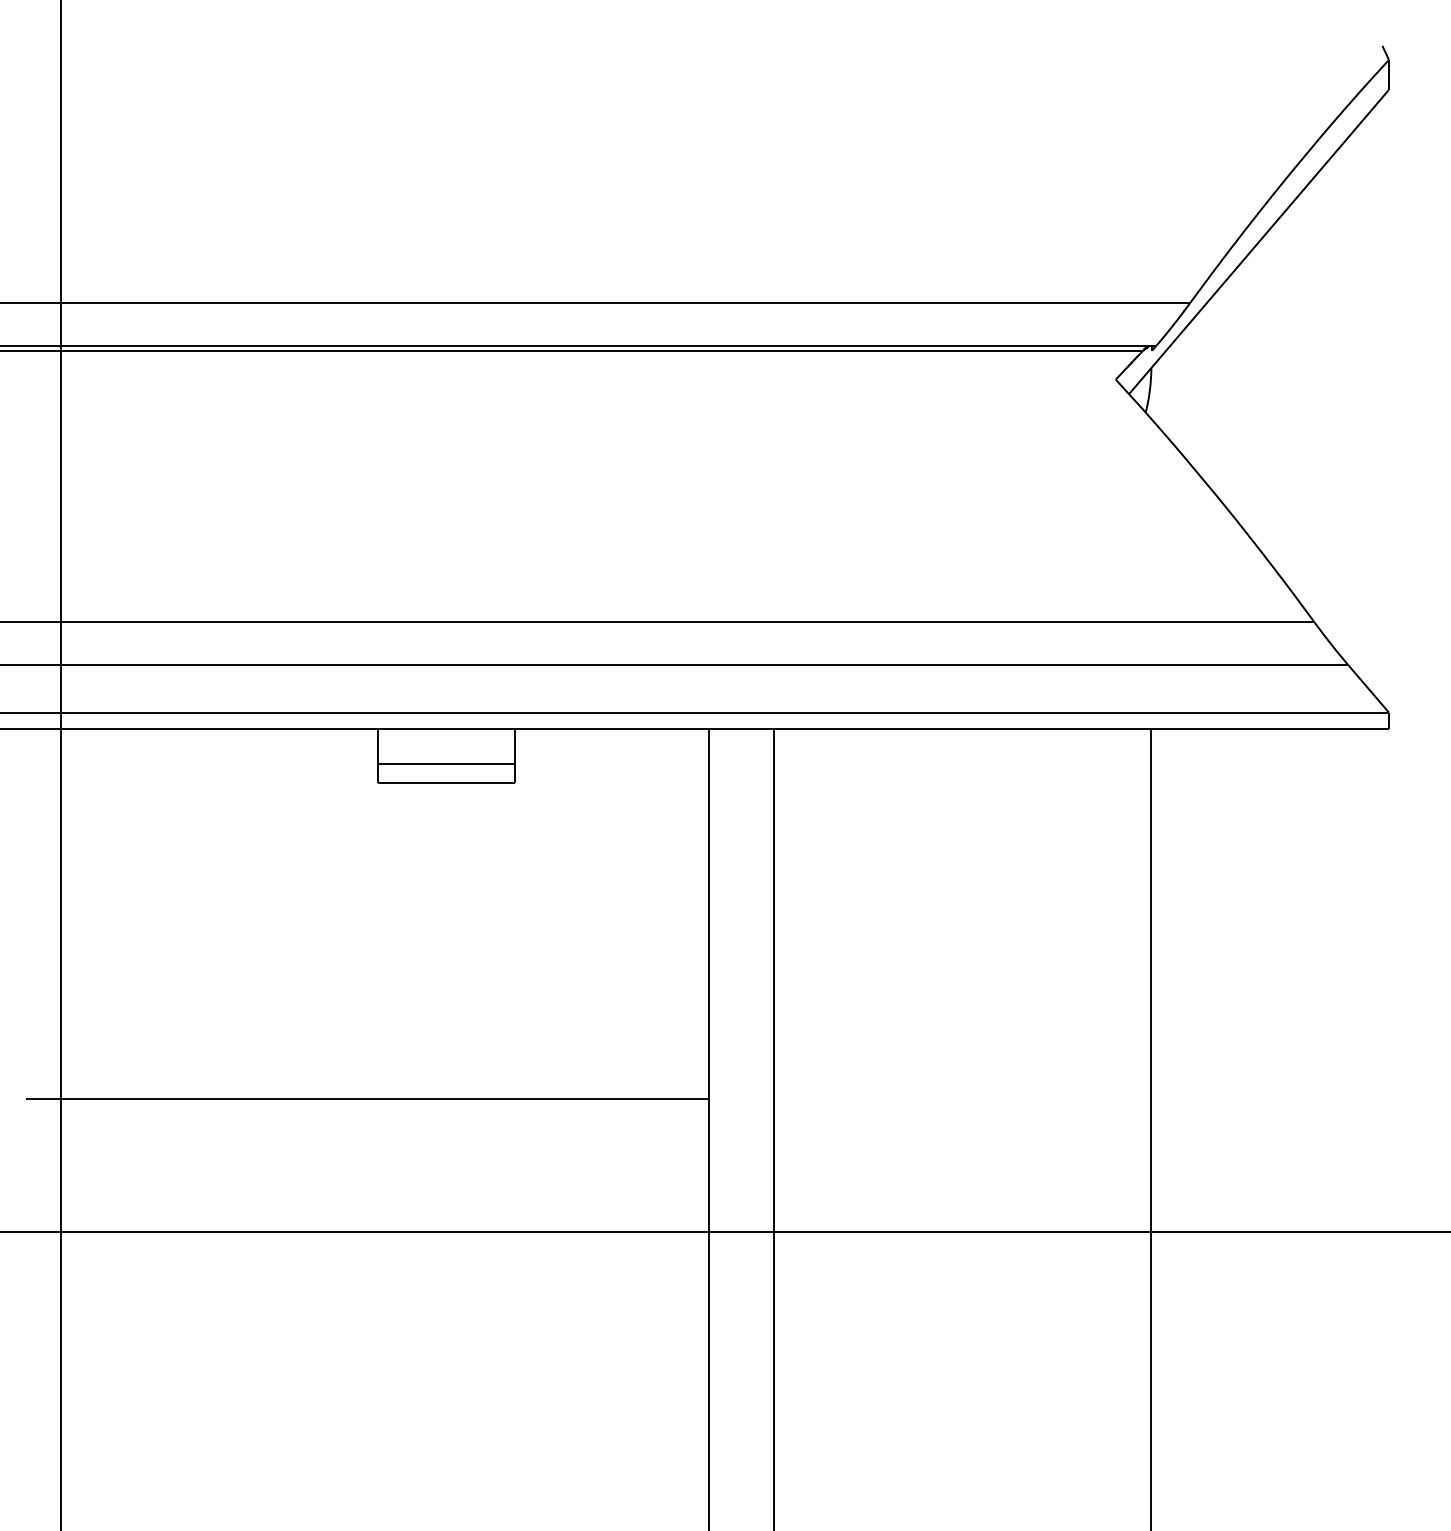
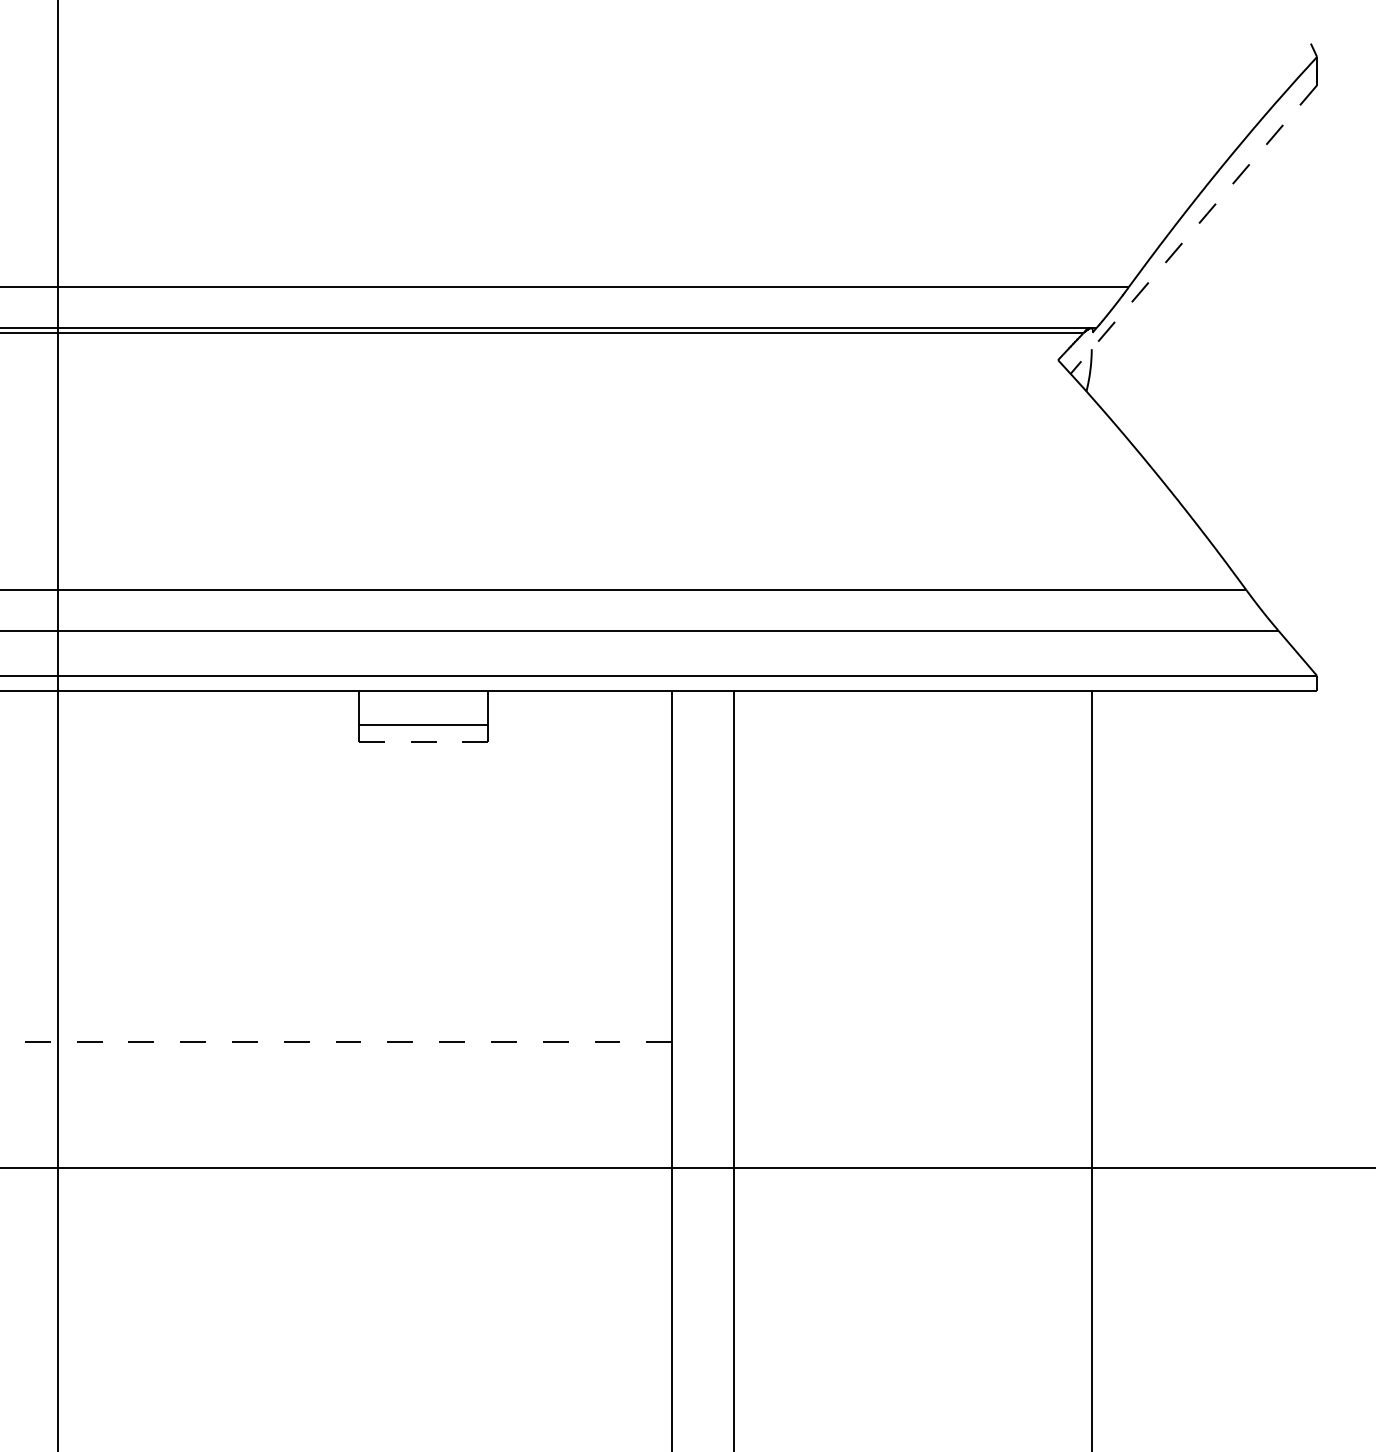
line: (1258, 242) -> (1193, 230), solid -> dashed
line: (447, 782) -> (424, 742), solid -> dashed
line: (366, 1098) -> (347, 1041), solid -> dashed

